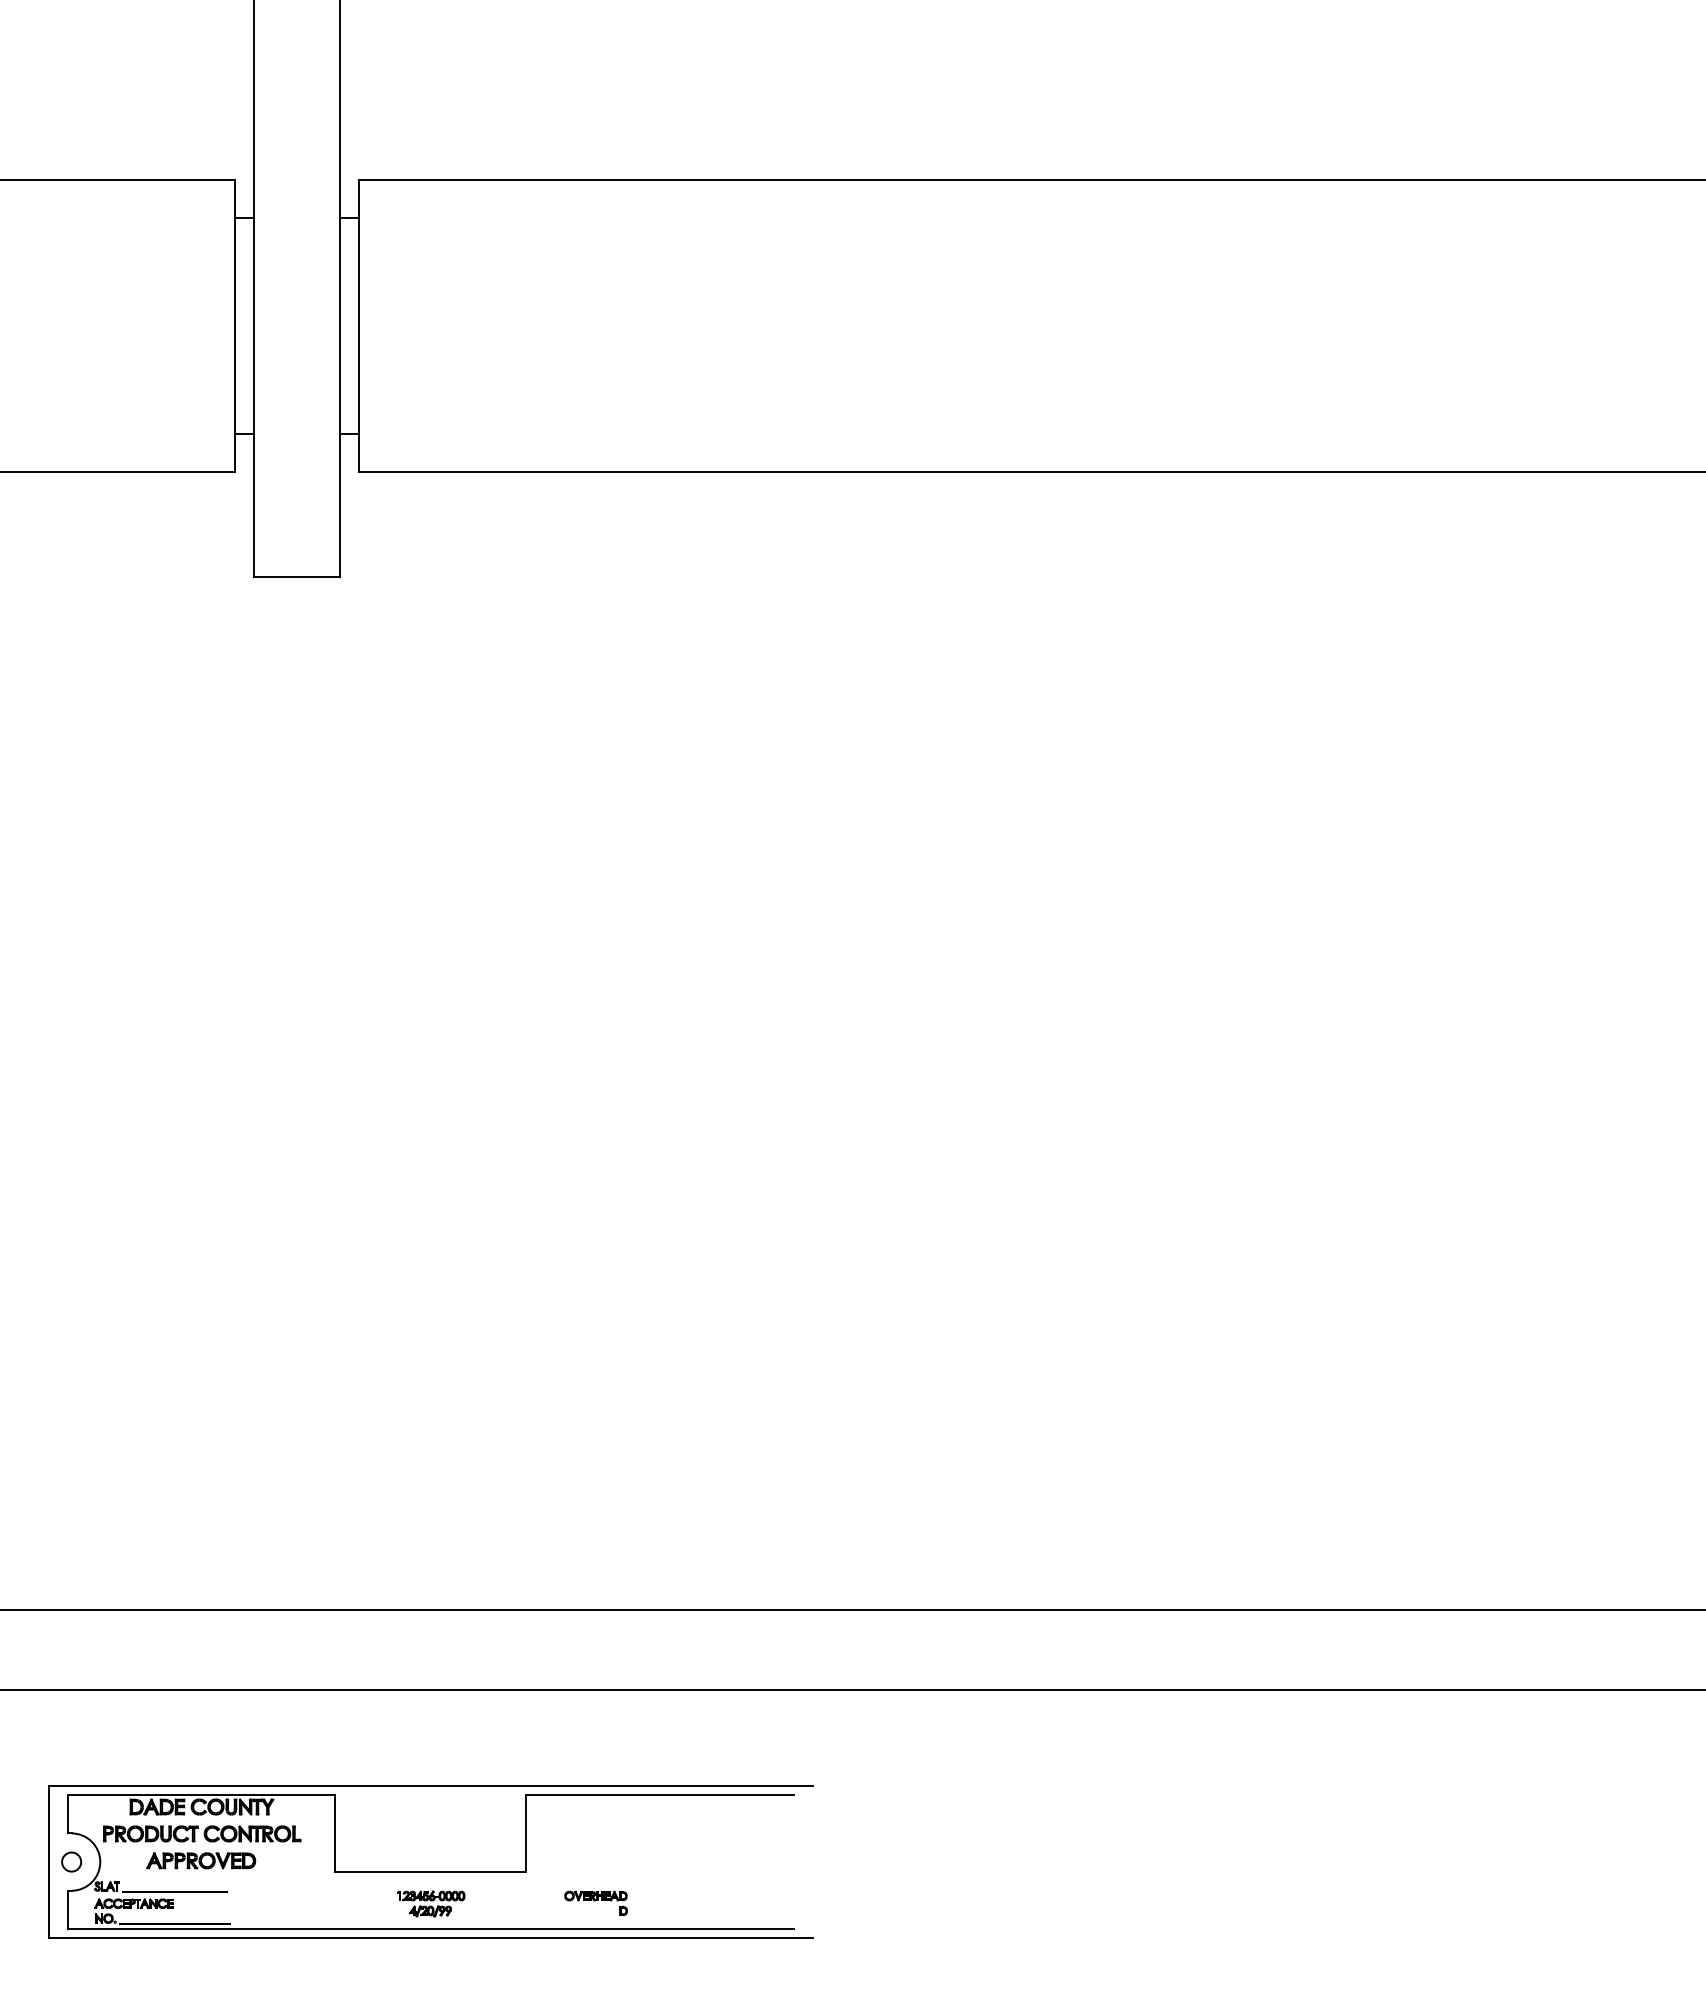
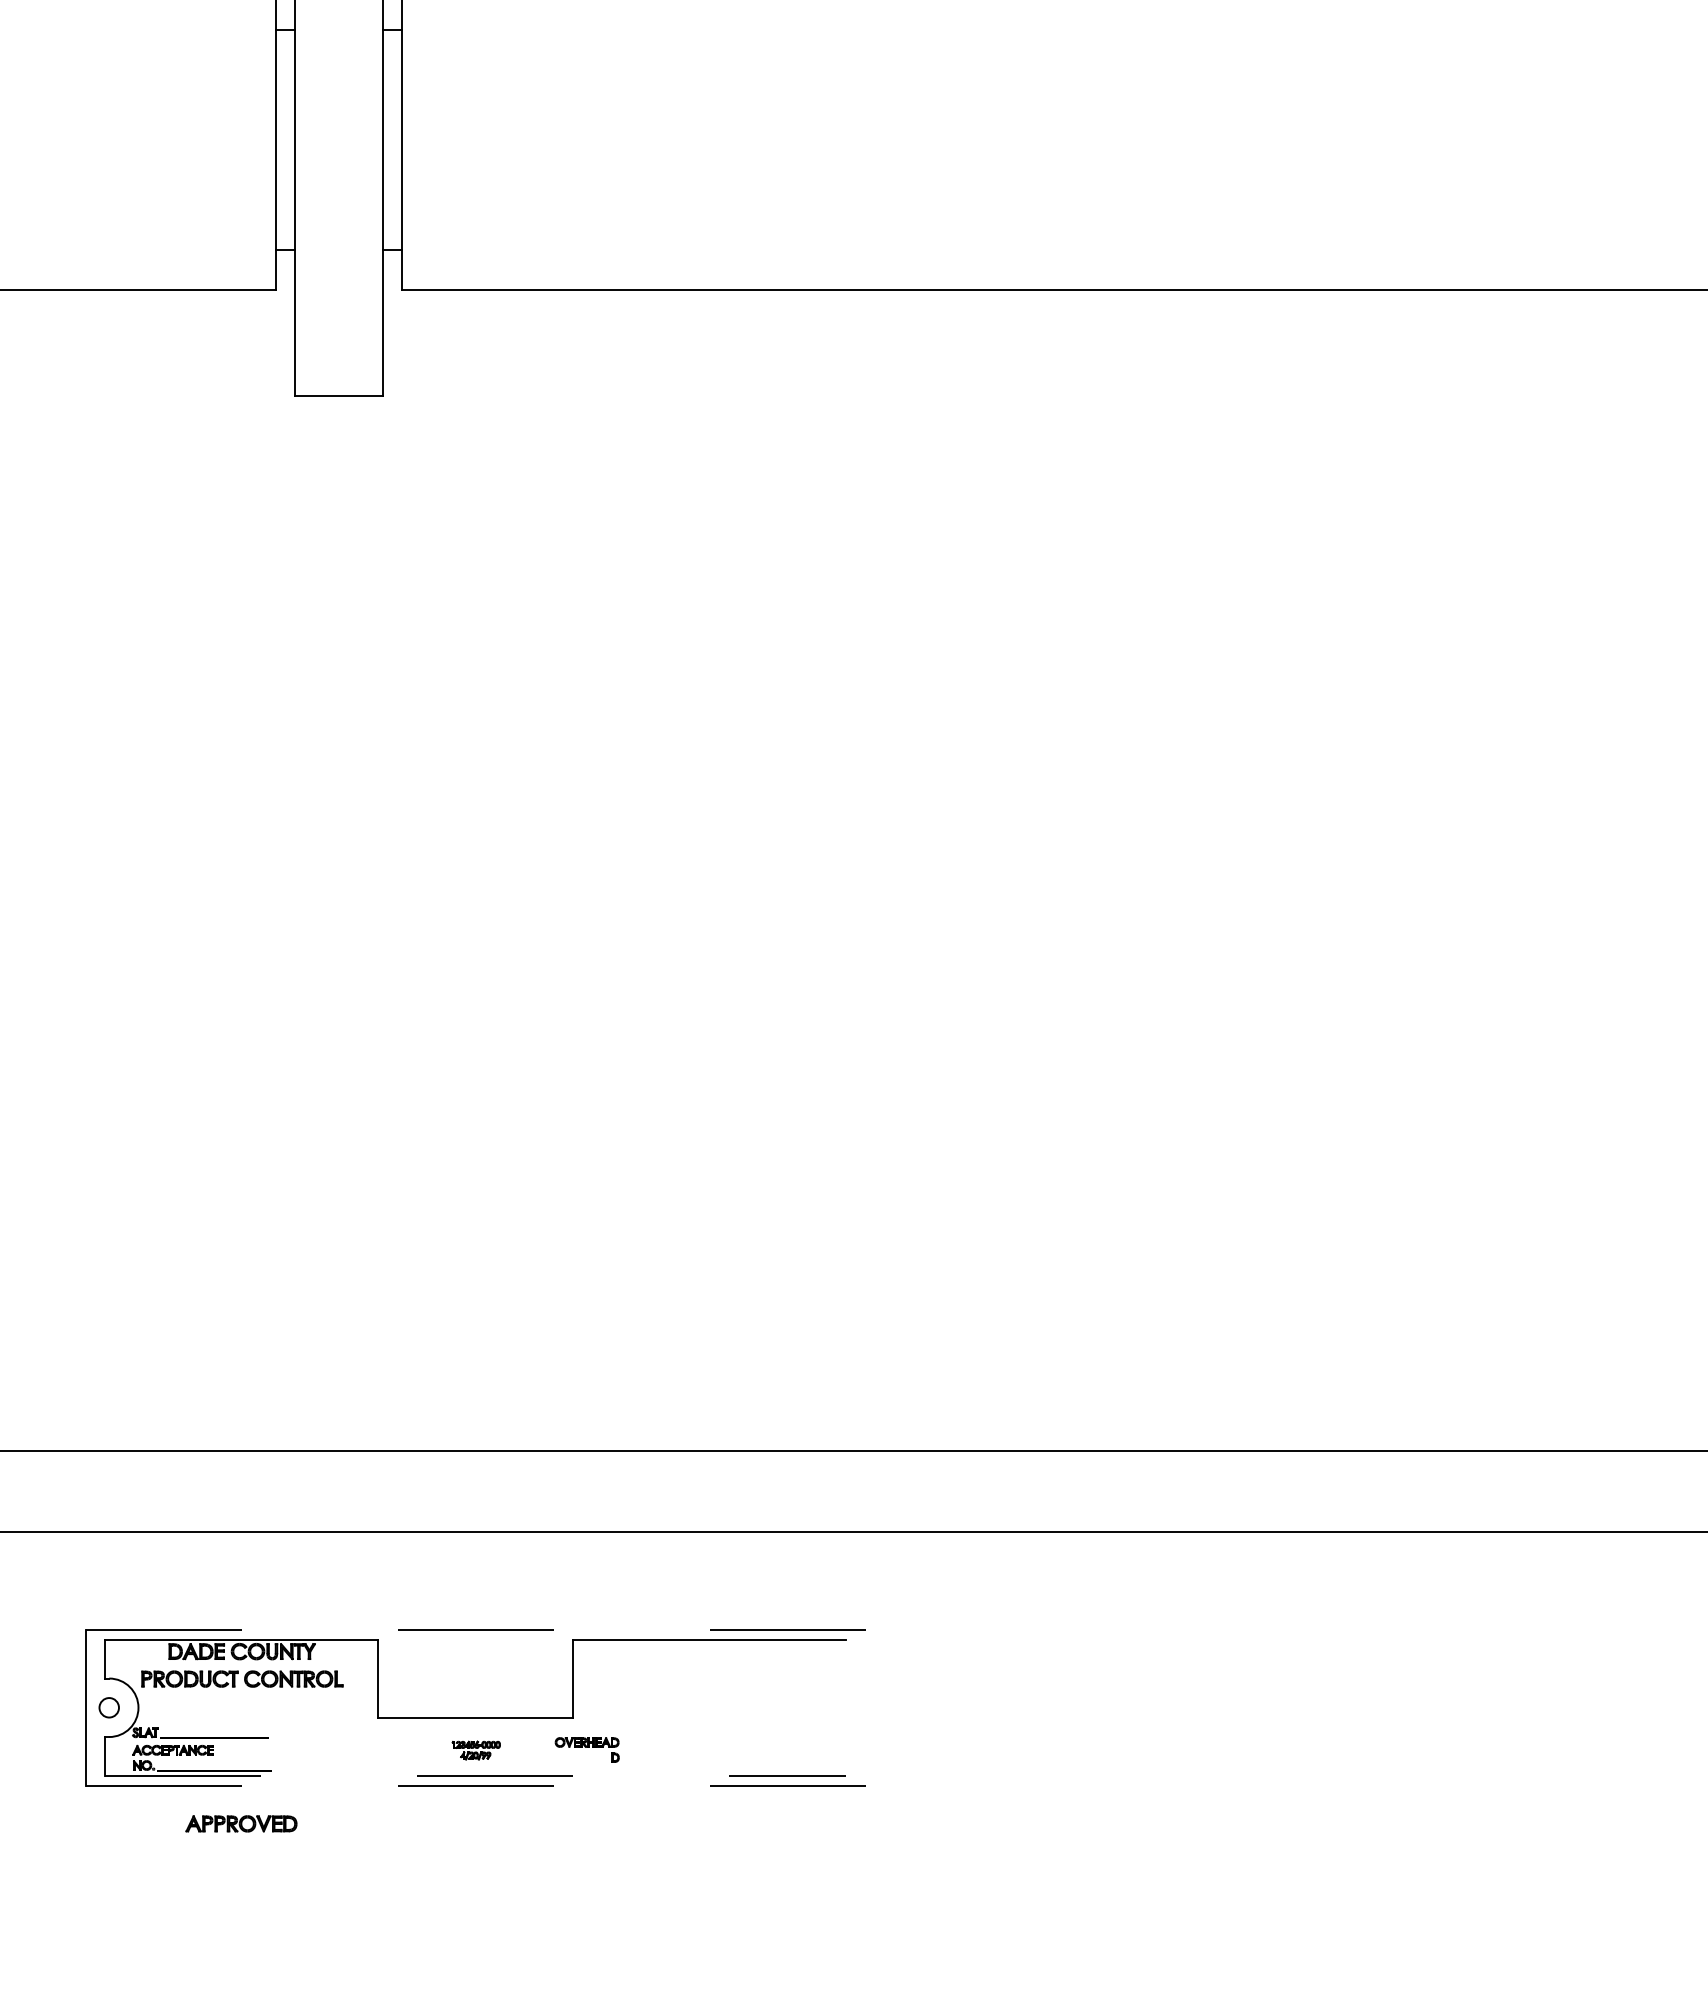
line: (430, 1785) -> (475, 1629), solid -> dashed
part: (201, 1860) -> (241, 1823), moved
part: (431, 1903) -> (476, 1750), size x0.7
part: (595, 1903) -> (586, 1750), moved
line: (430, 1928) -> (475, 1775), solid -> dashed
line: (431, 1938) -> (476, 1785), solid -> dashed

